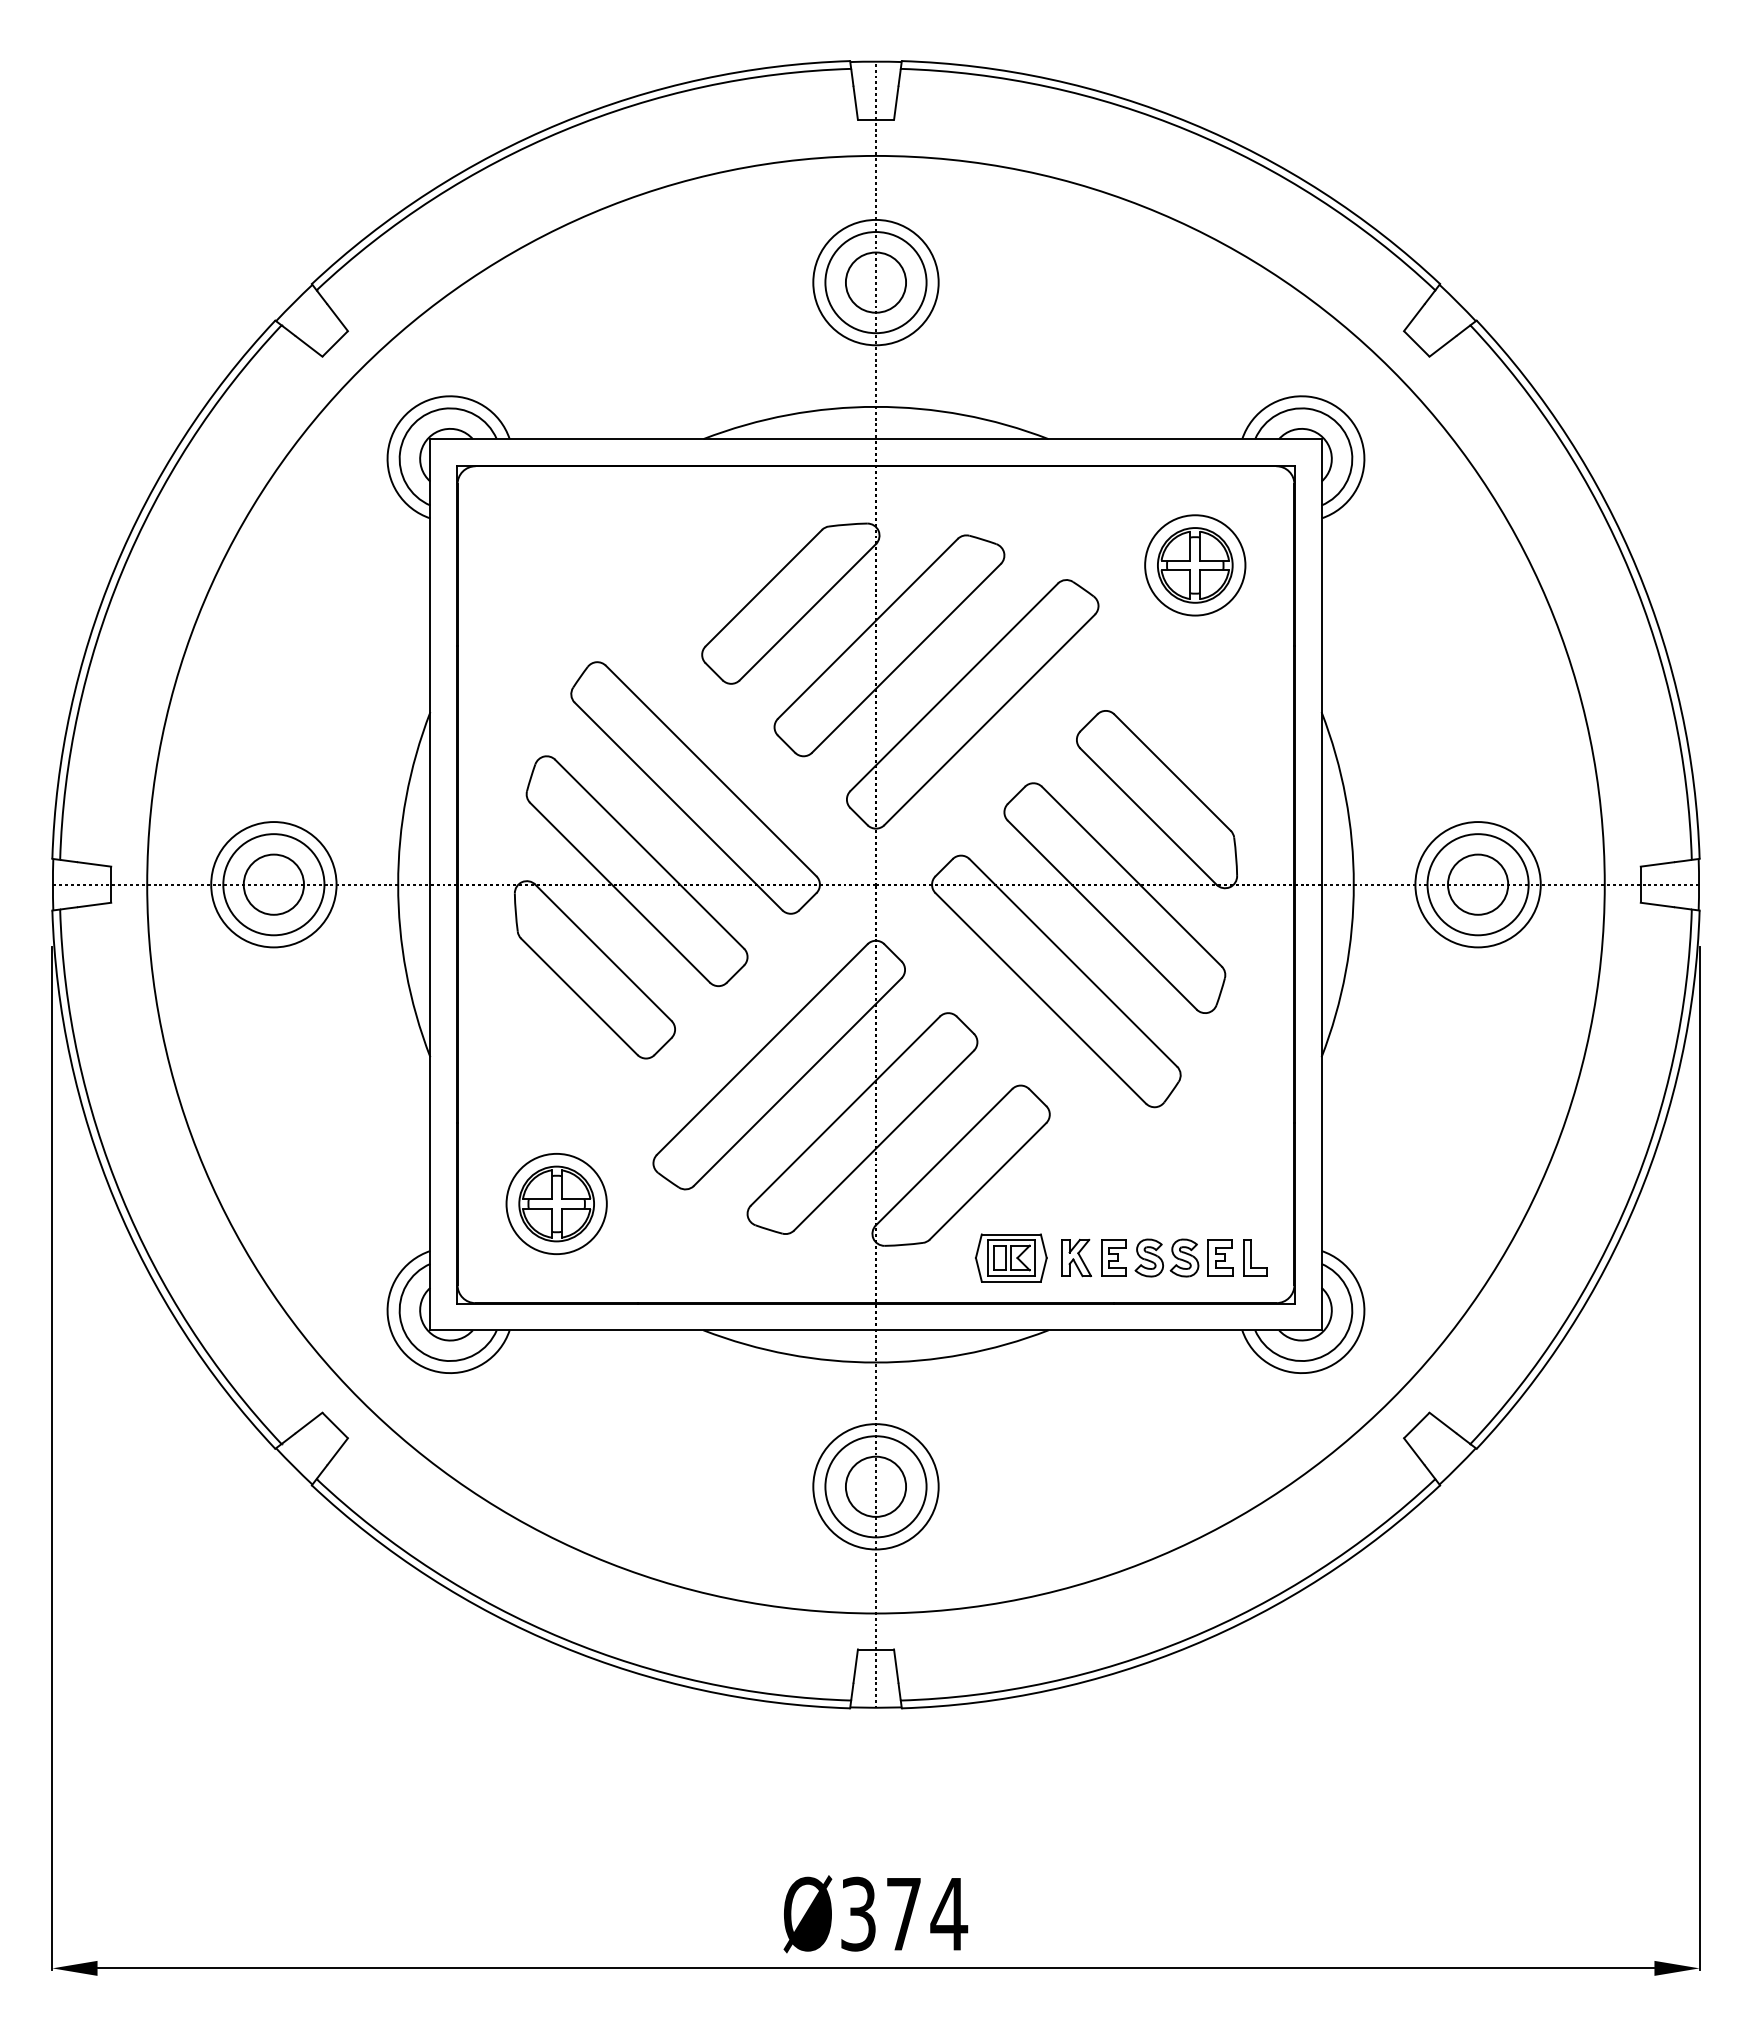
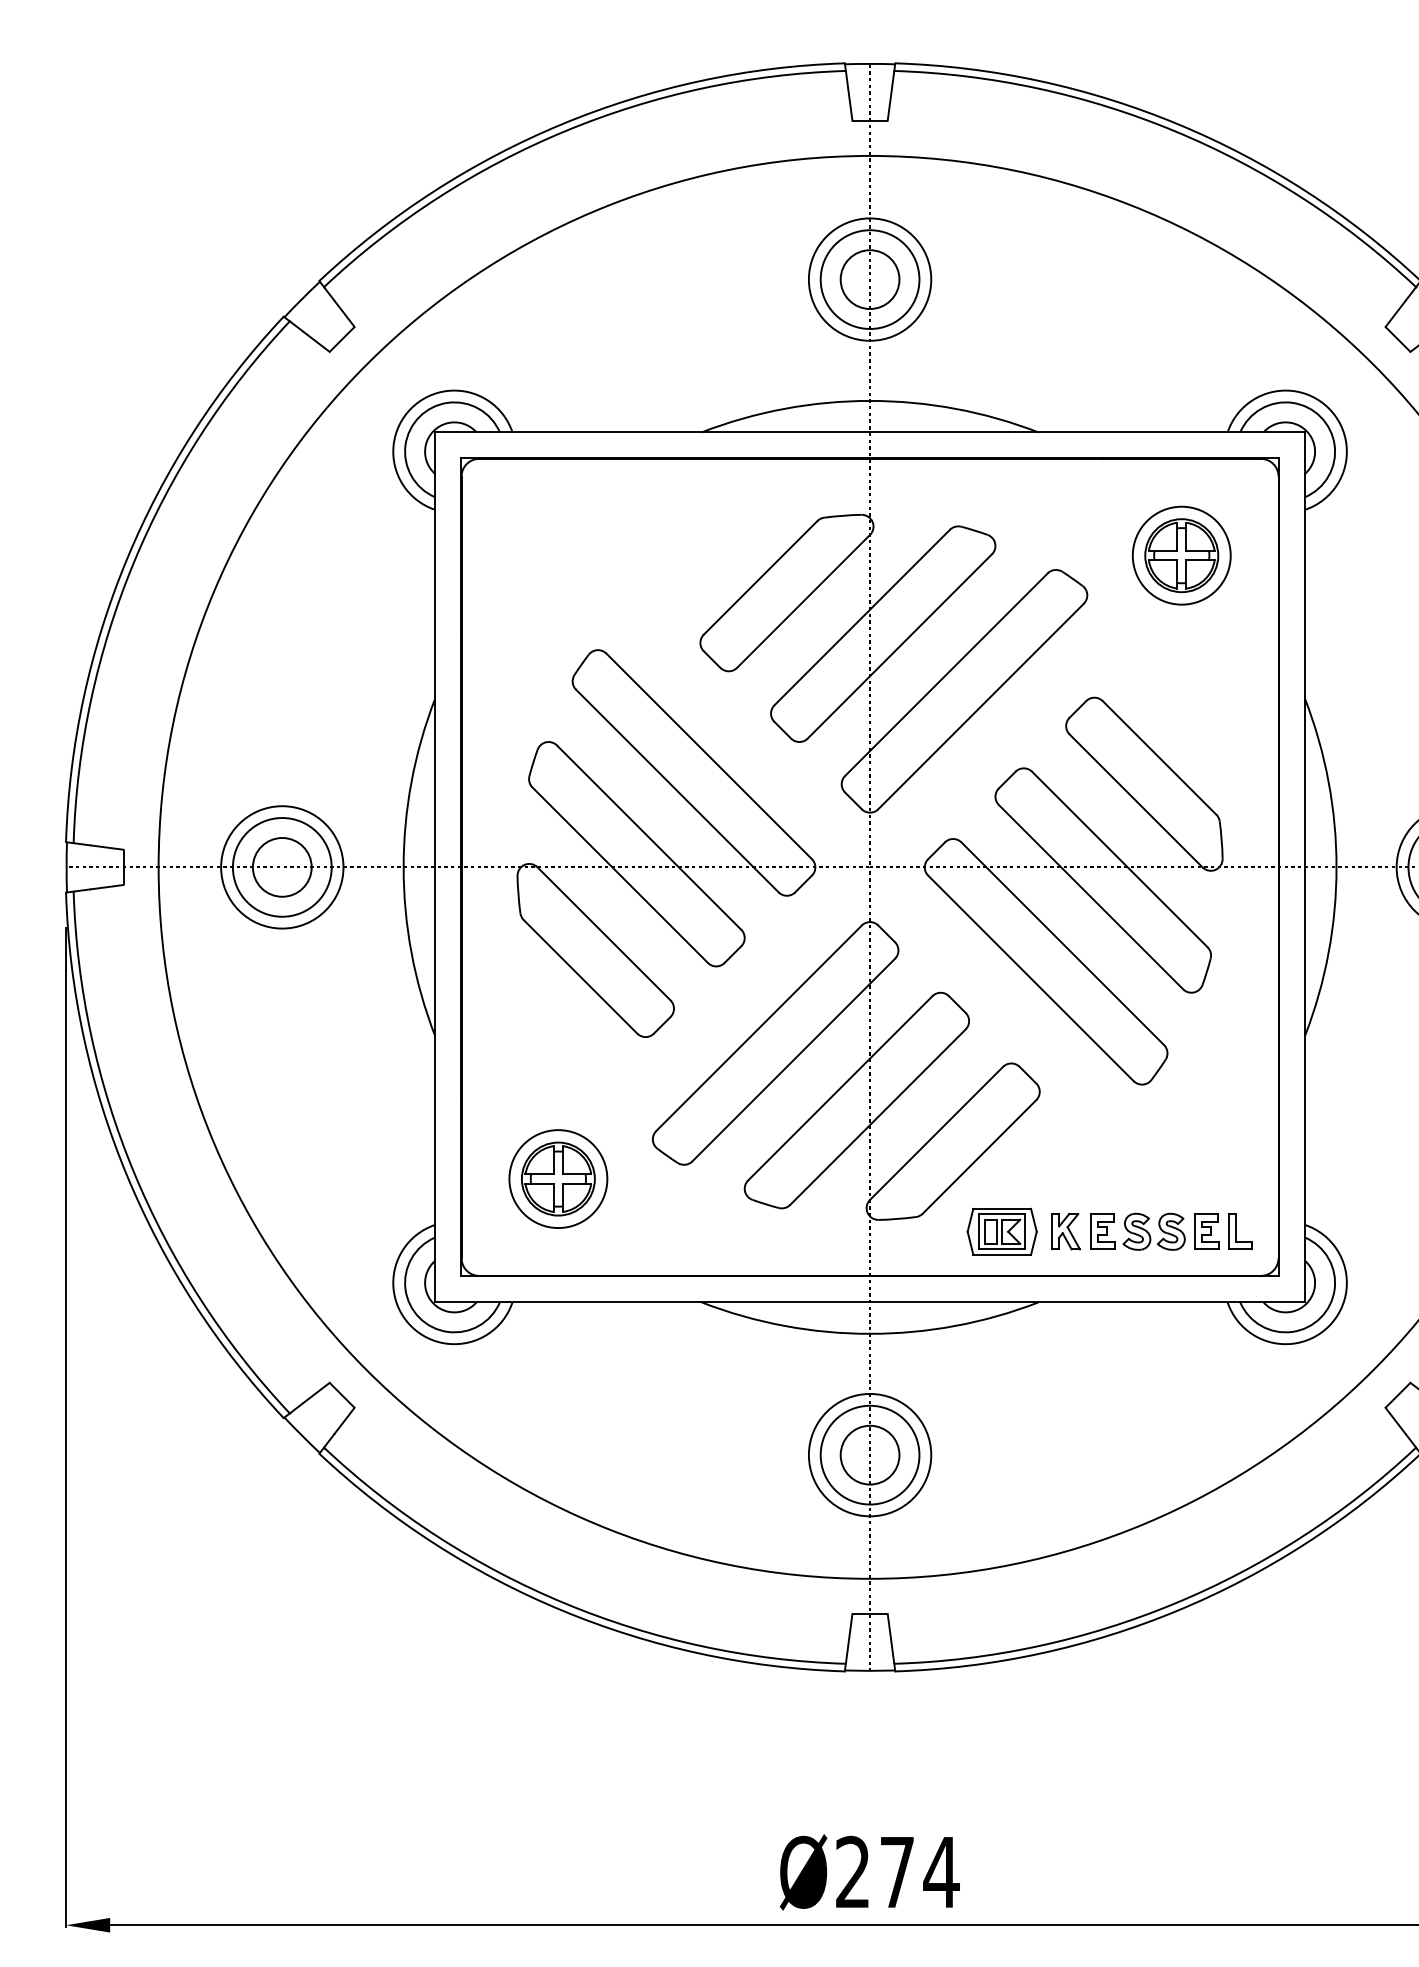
text: (858, 1914) -> (853, 1872), Ø374 -> Ø274

